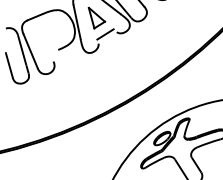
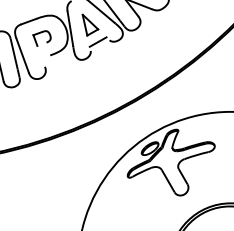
part: (48, 33) -> (41, 38), added

